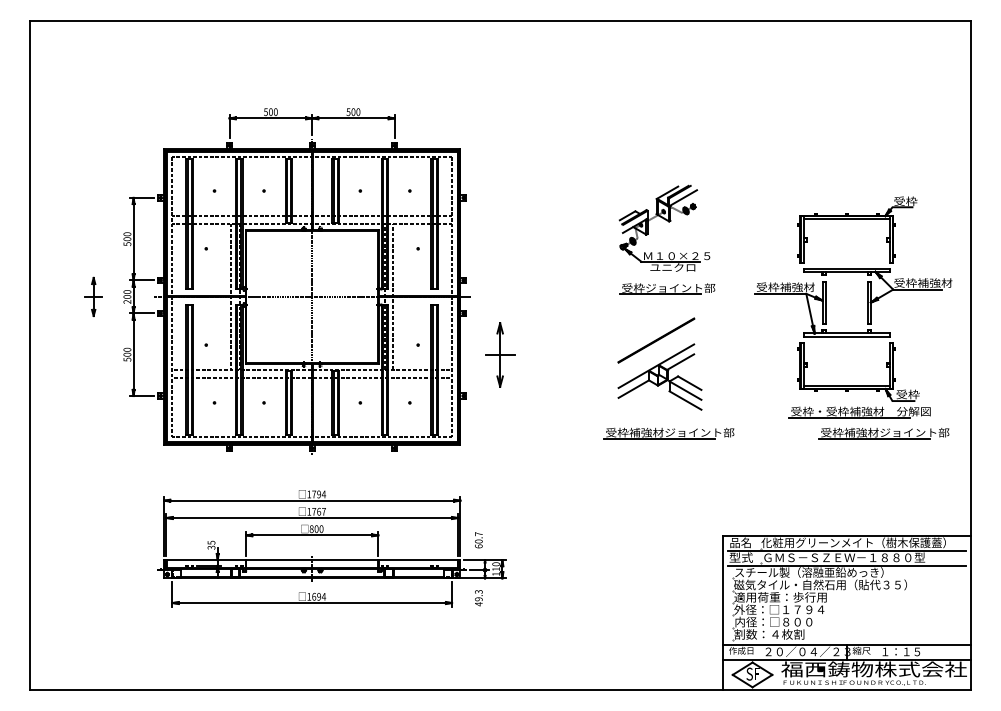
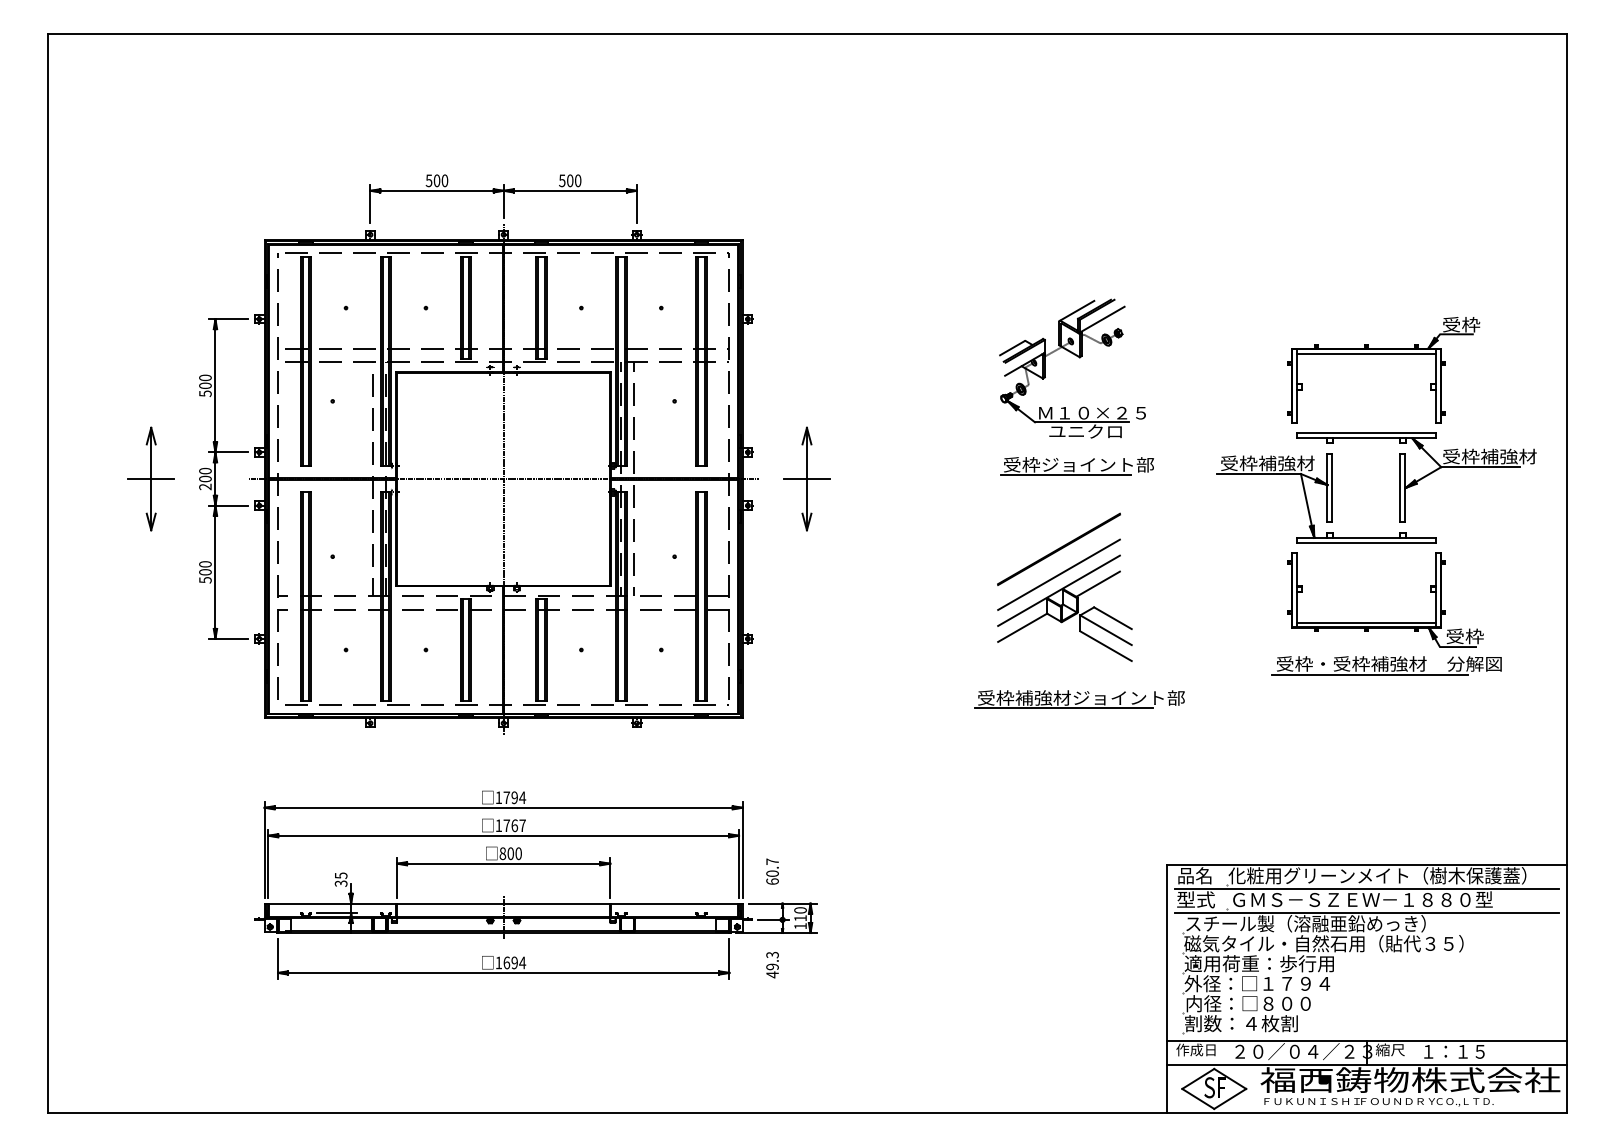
part: (93, 296) -> (150, 478), size x1.67
part: (500, 354) -> (807, 478), moved
line: (656, 356) -> (1059, 575), added
part: (883, 433) -> (1425, 699), removed

